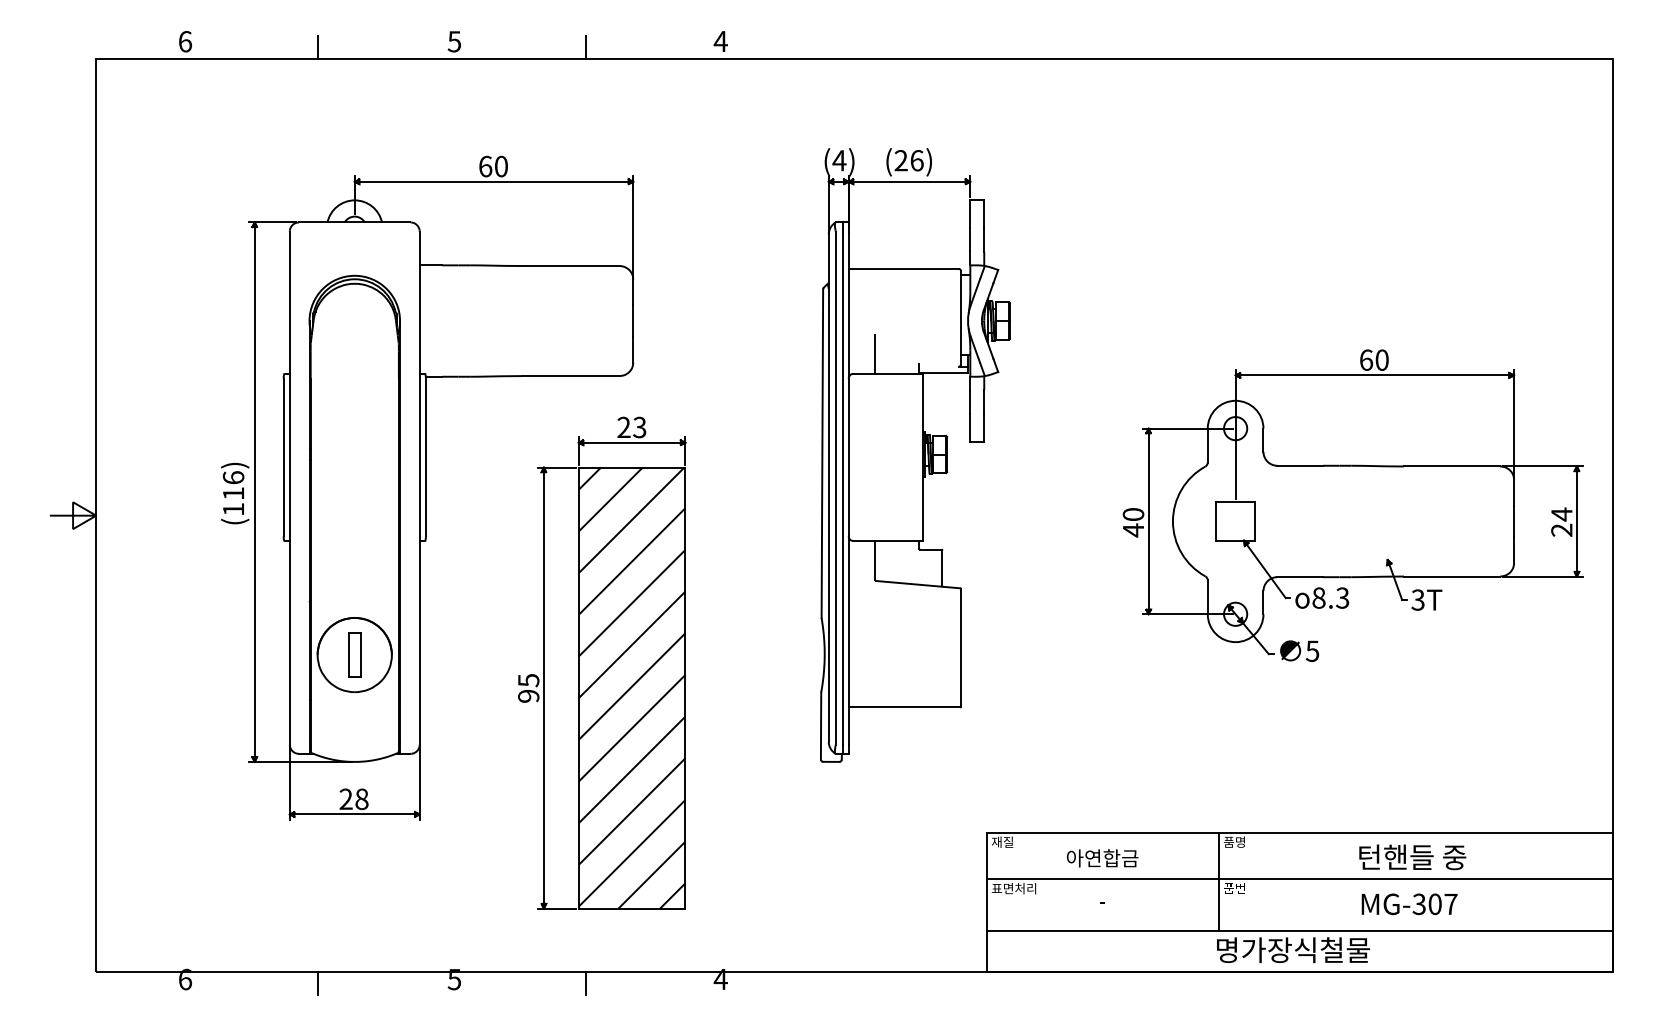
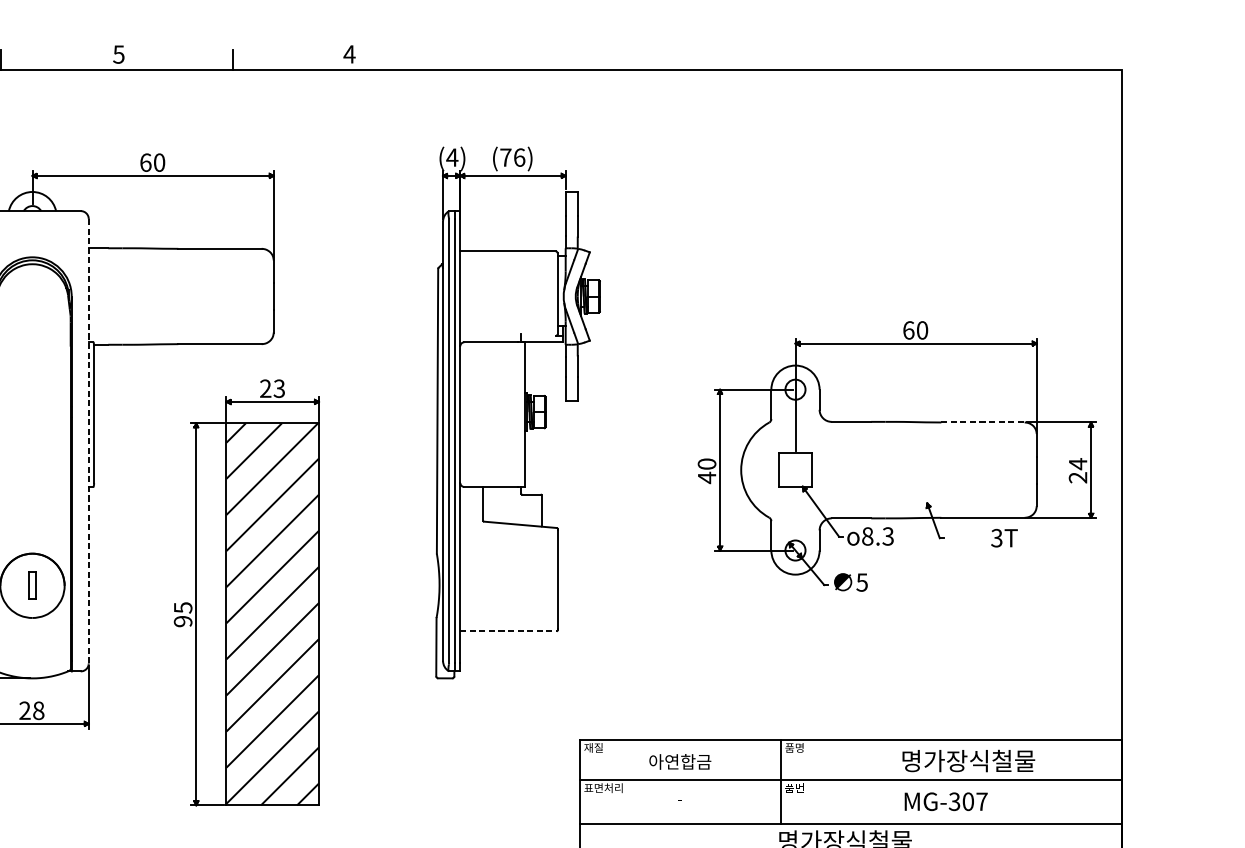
text: (900, 160) -> (505, 157), (26) -> (76)
line: (875, 353) -> (483, 324), removed
line: (1452, 466) -> (983, 422), solid -> dashed
line: (419, 488) -> (88, 441), solid -> dashed
text: (1426, 599) -> (1004, 537), moved
part: (354, 654) -> (32, 585), size x0.7
line: (904, 707) -> (508, 631), solid -> dashed
text: (1435, 857) -> (968, 761), 턴핸들 중 -> 명가장식철물

